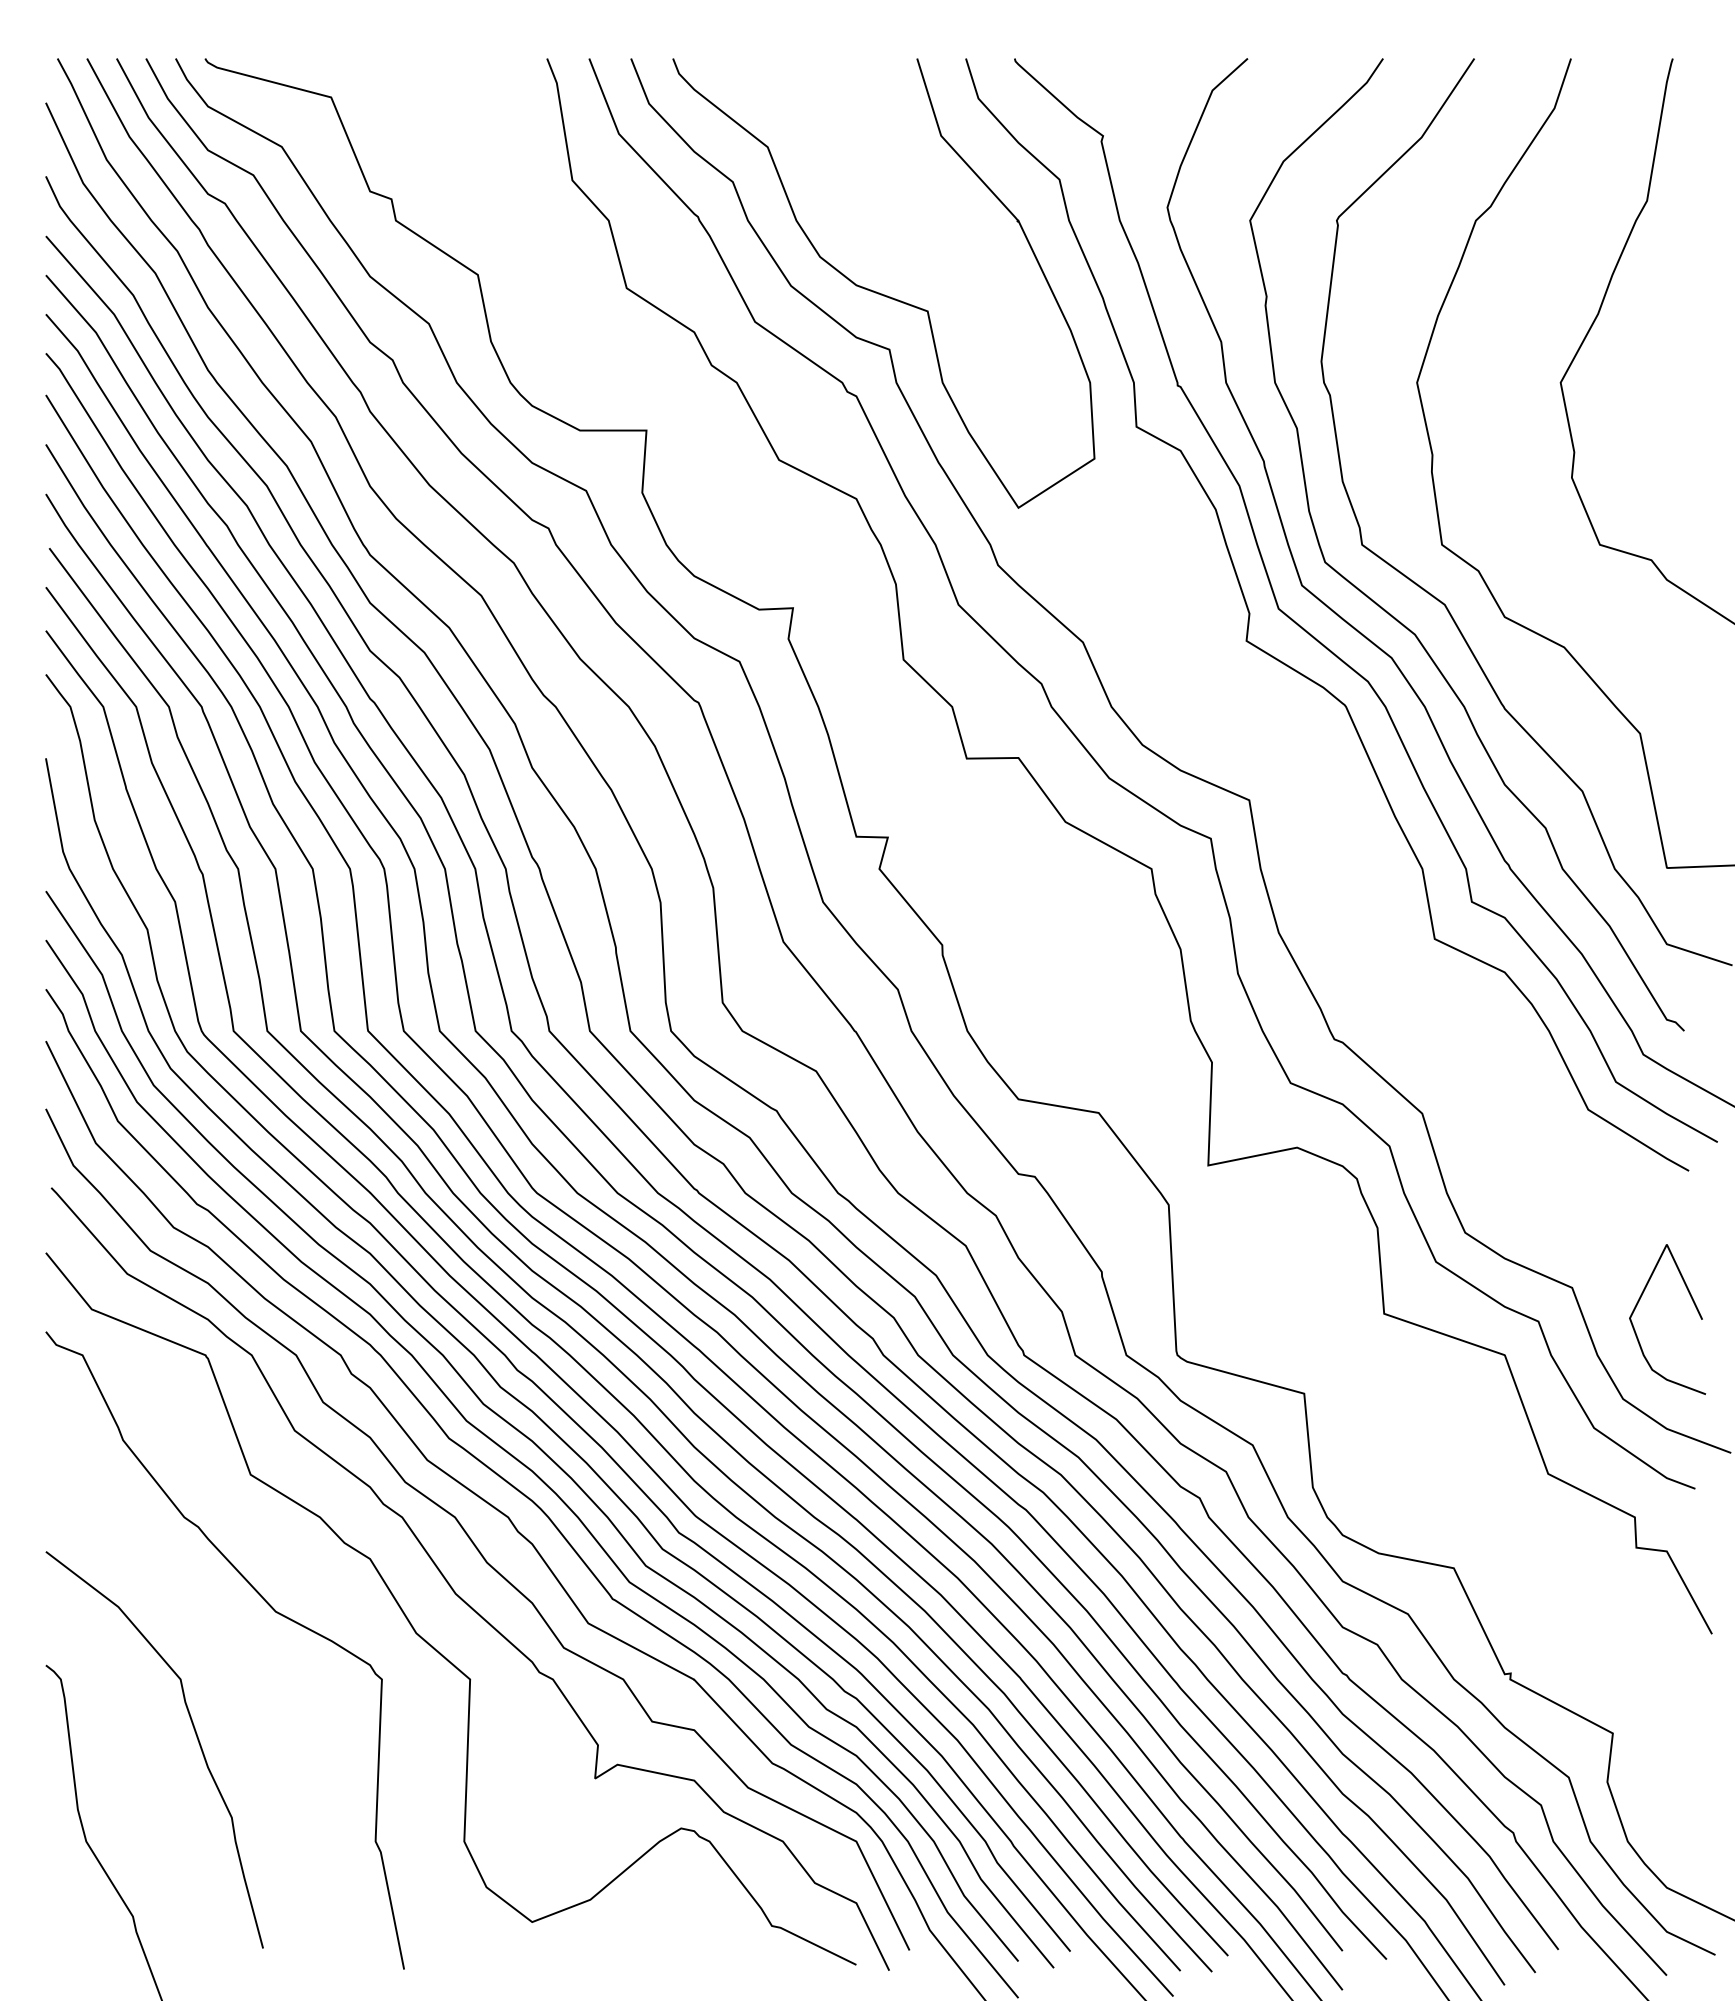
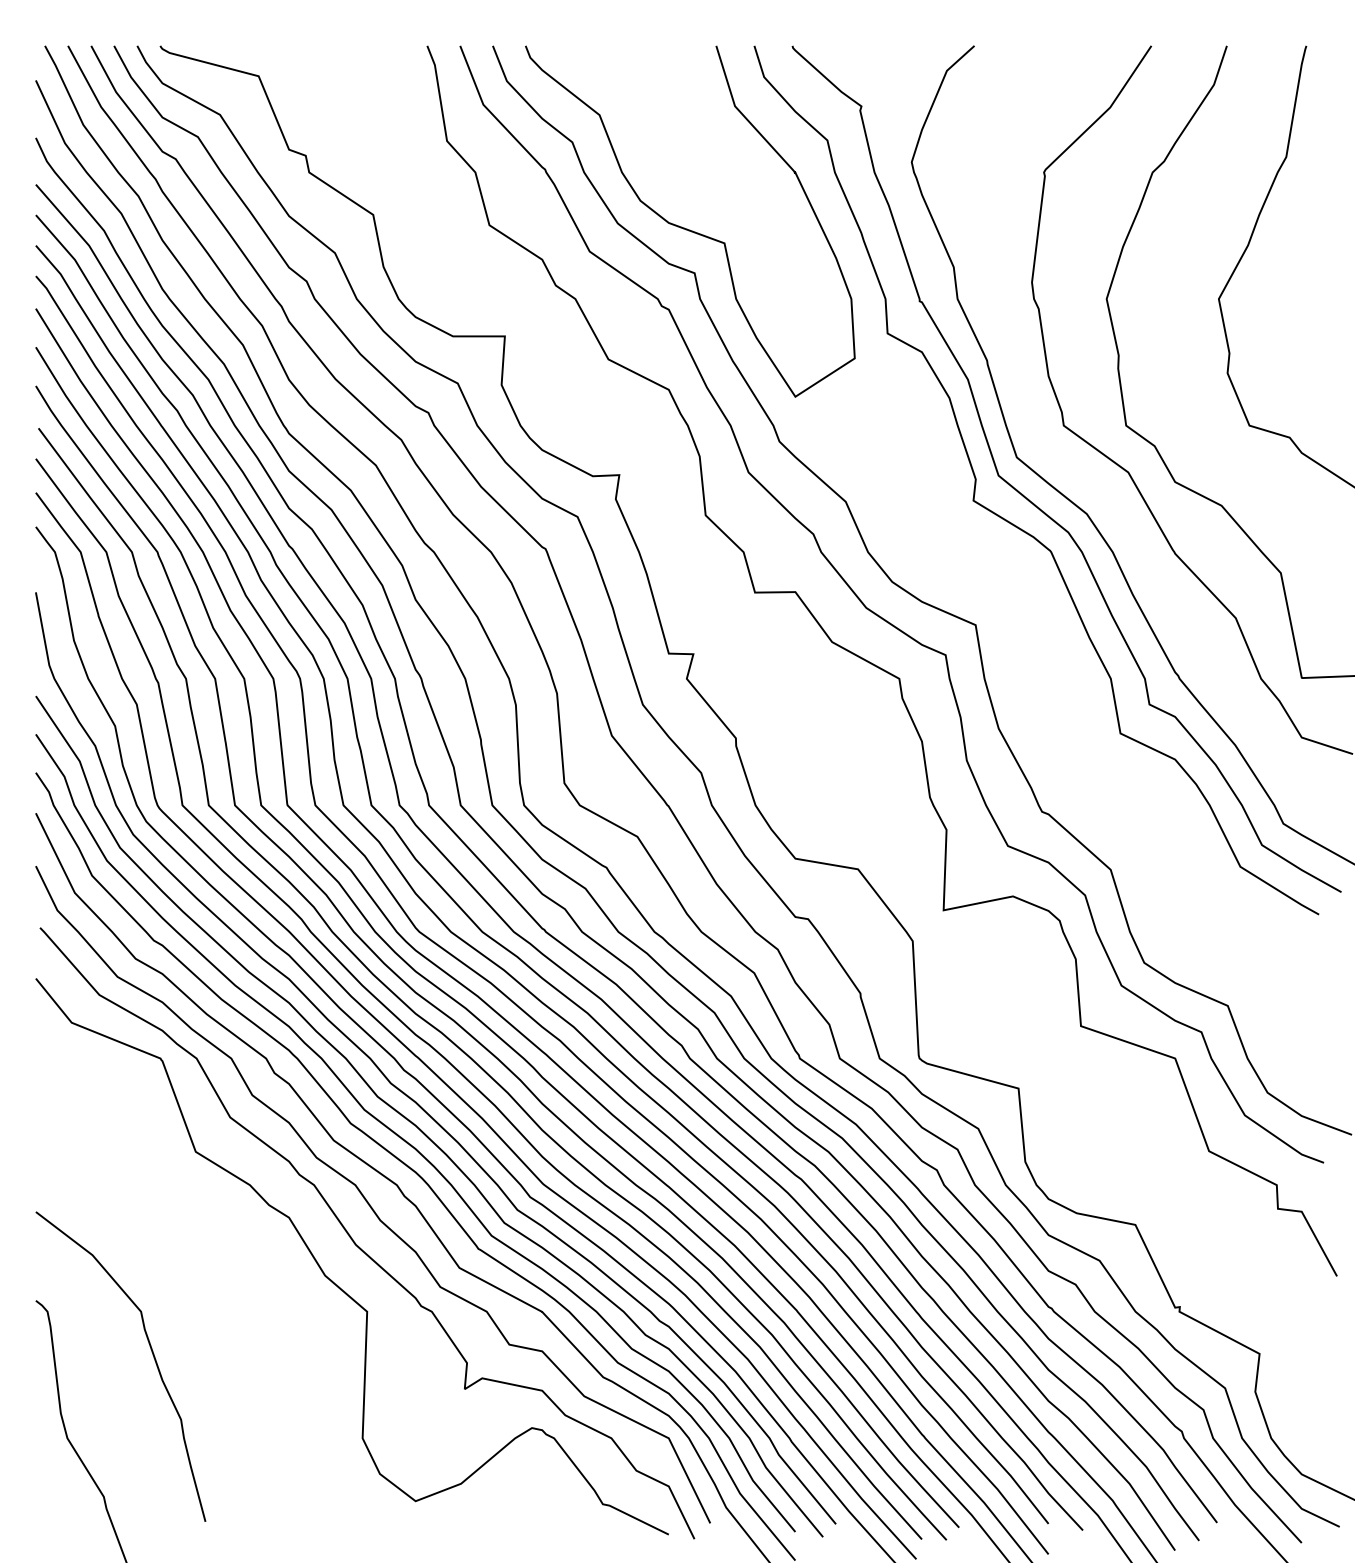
curve: (1402, 622) -> (1095, 486), removed
curve: (1694, 1306) -> (1323, 1020), removed
curve: (270, 1608) -> (211, 1256), removed

